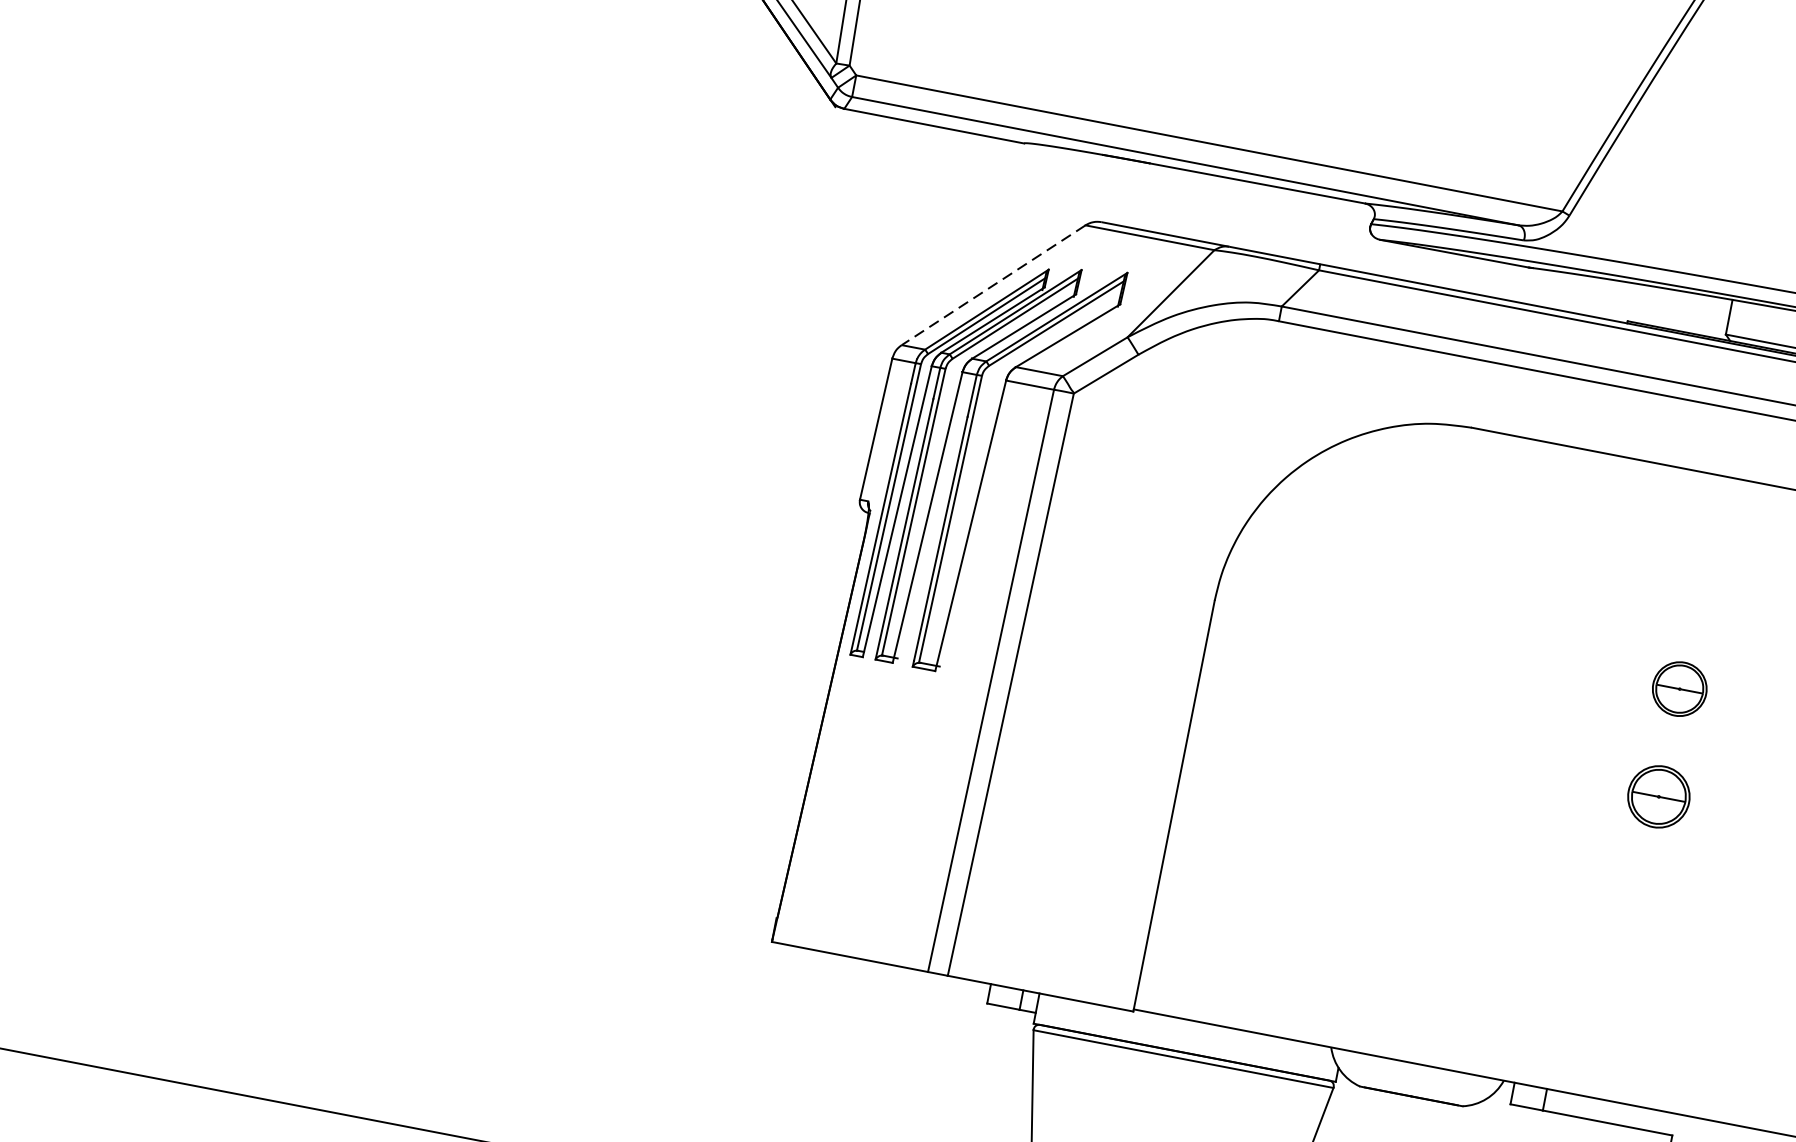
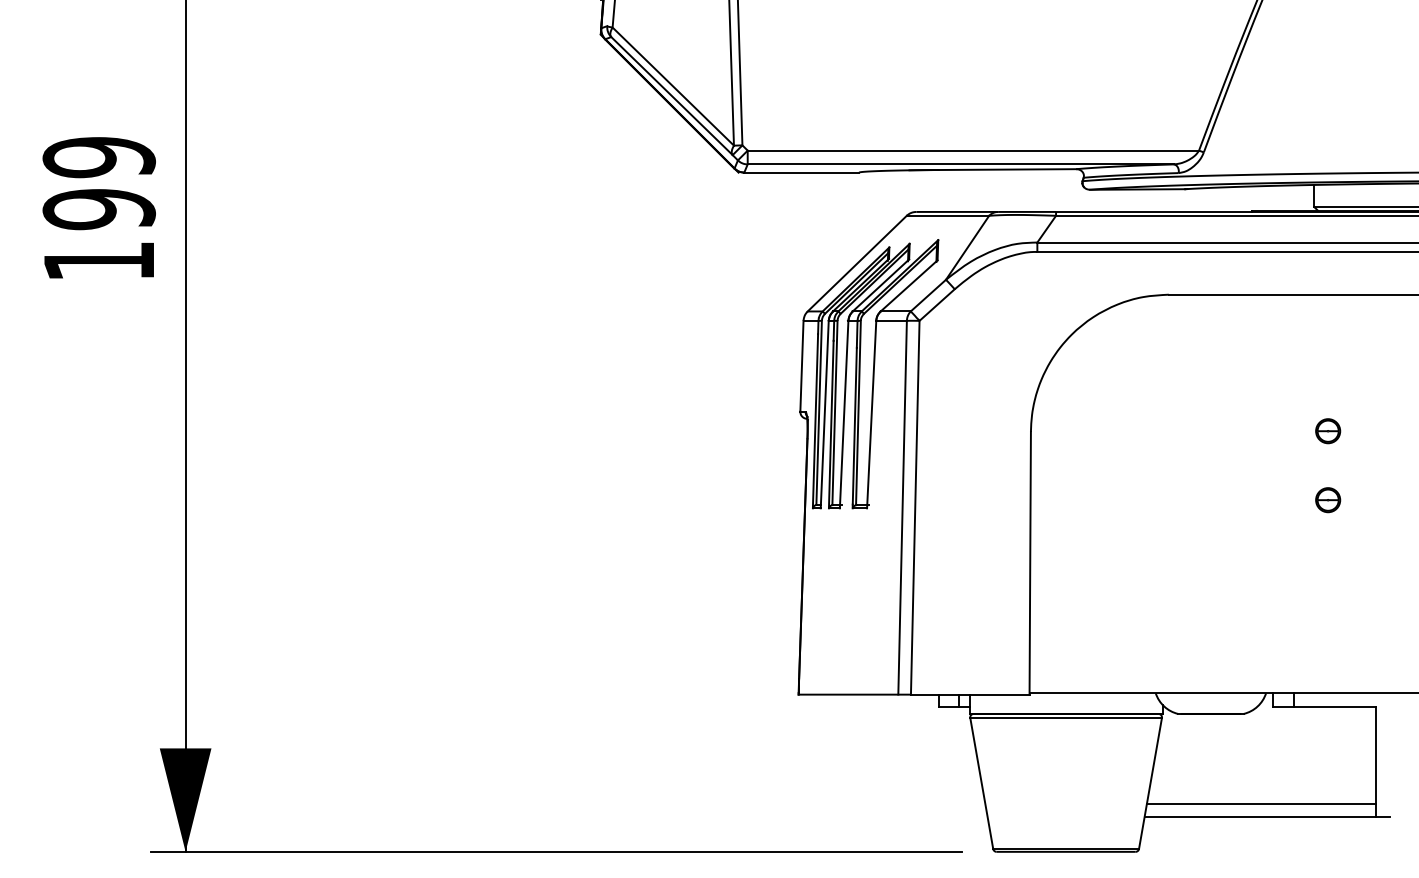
line: (994, 285) -> (857, 263), dashed -> solid
part: (1680, 689) -> (1328, 431), size x0.71
part: (1659, 797) -> (1328, 500), size x0.62

